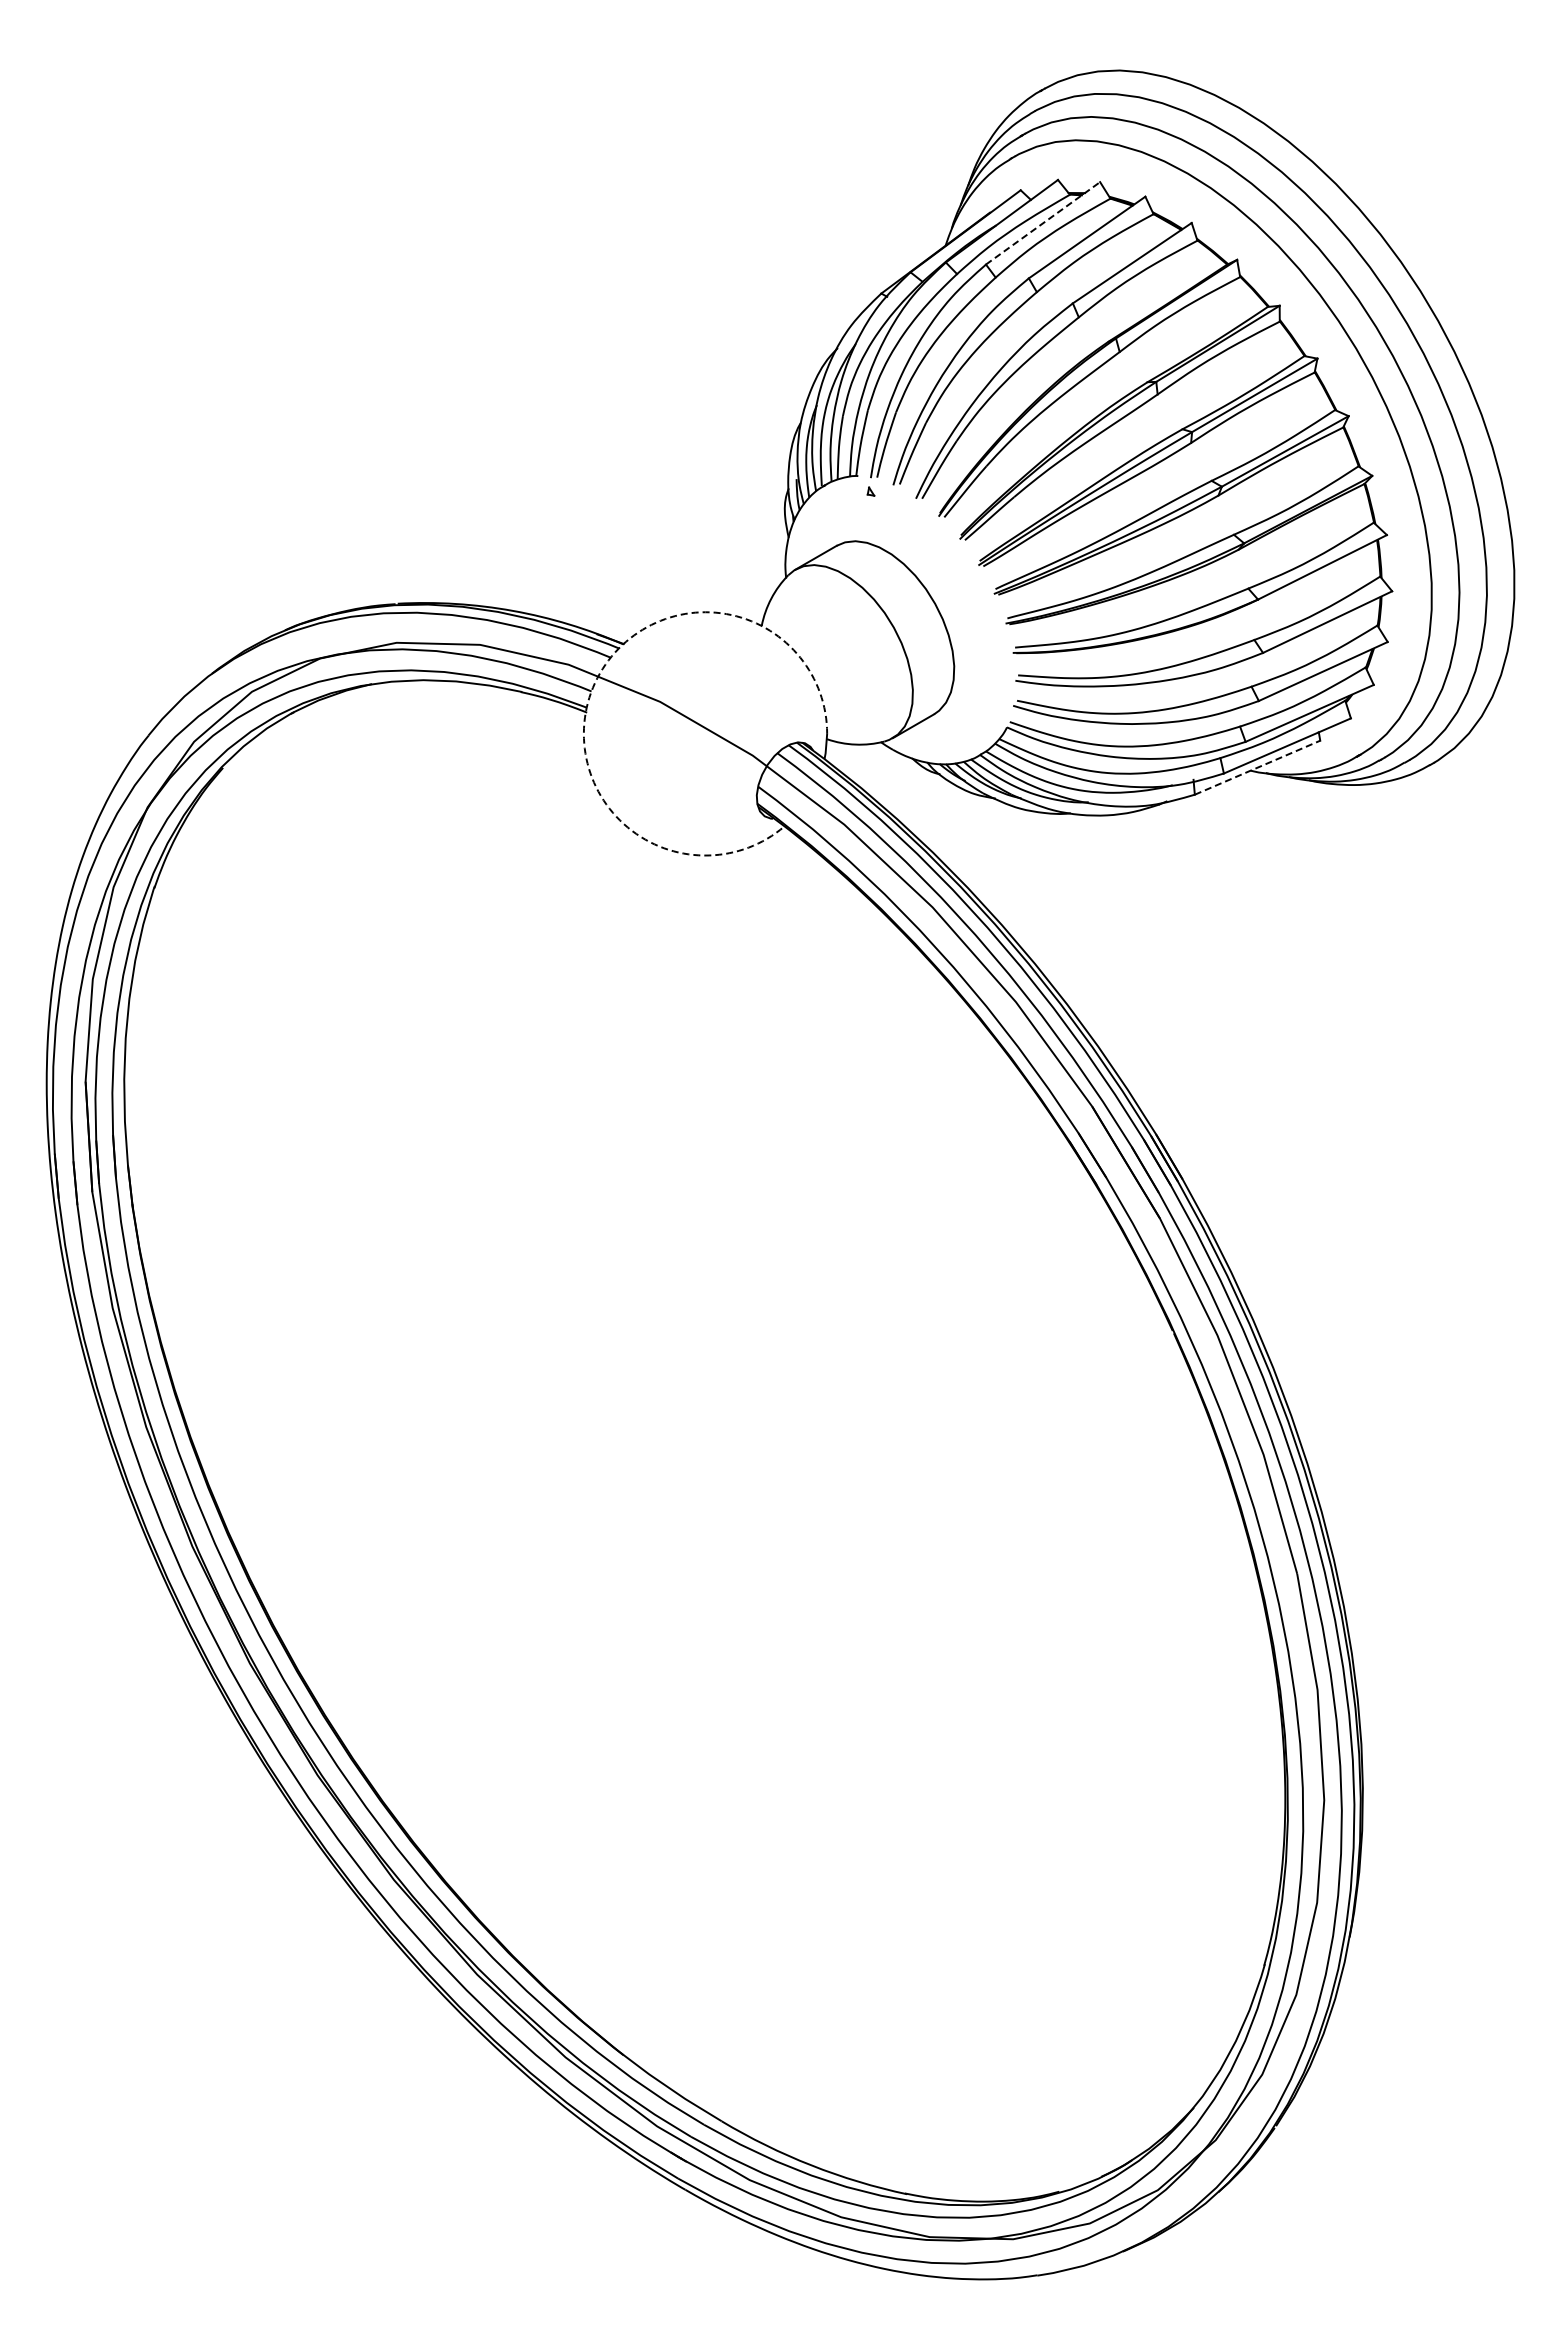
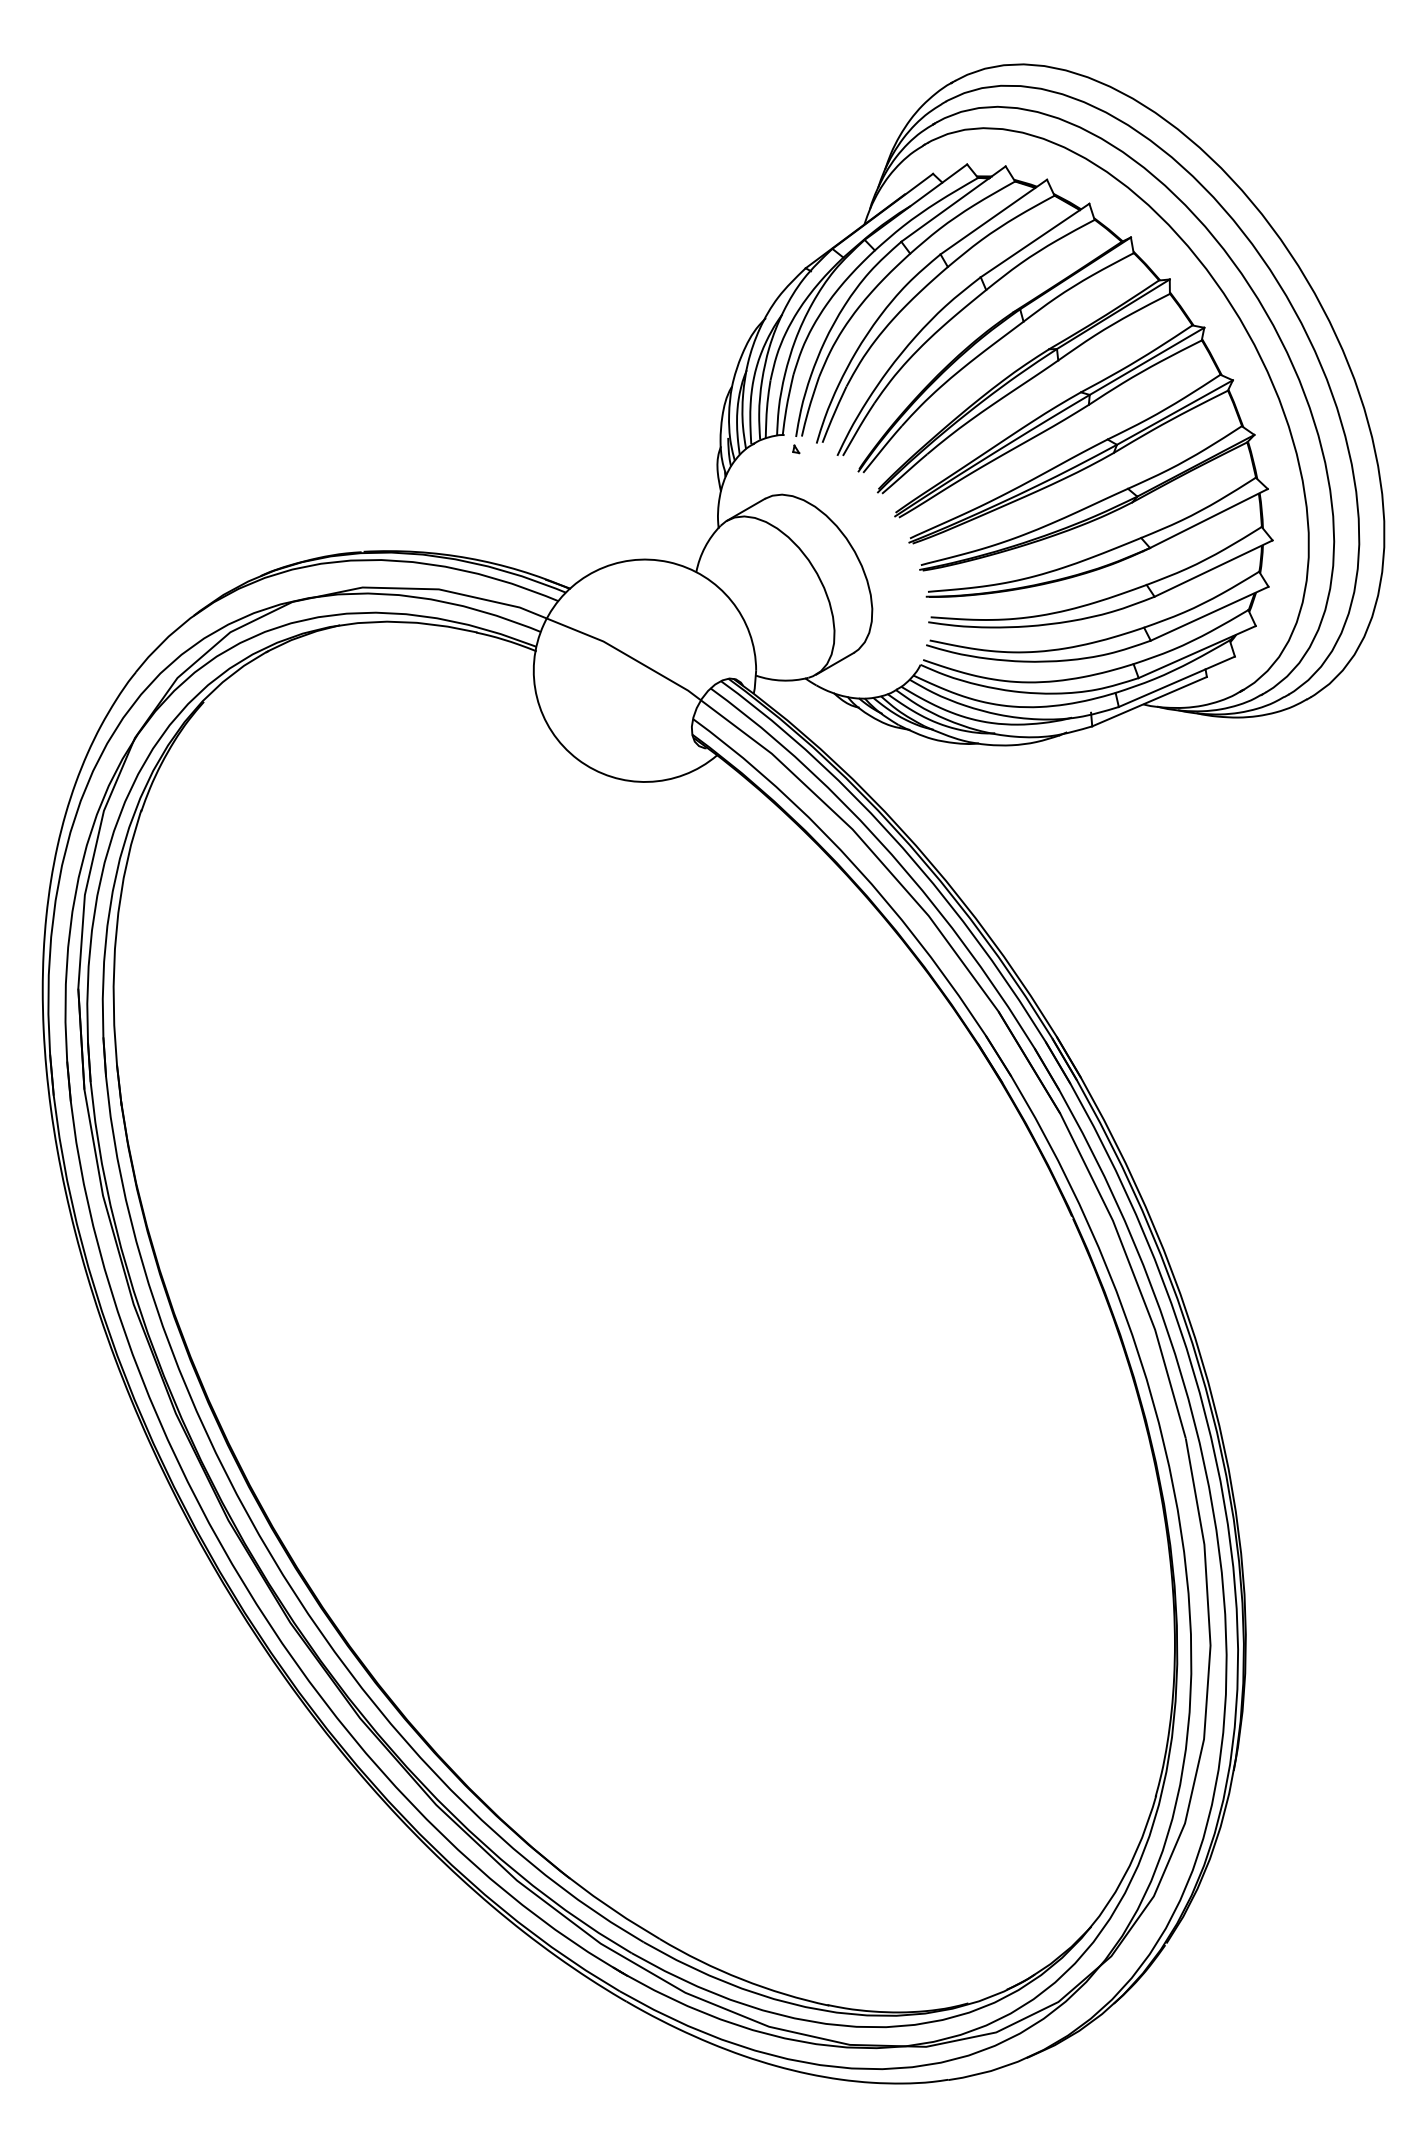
line: (1043, 223) -> (953, 204), dashed -> solid
arc: (595, 682) -> (544, 623), dashed -> solid
line: (1258, 767) -> (1150, 701), dashed -> solid

